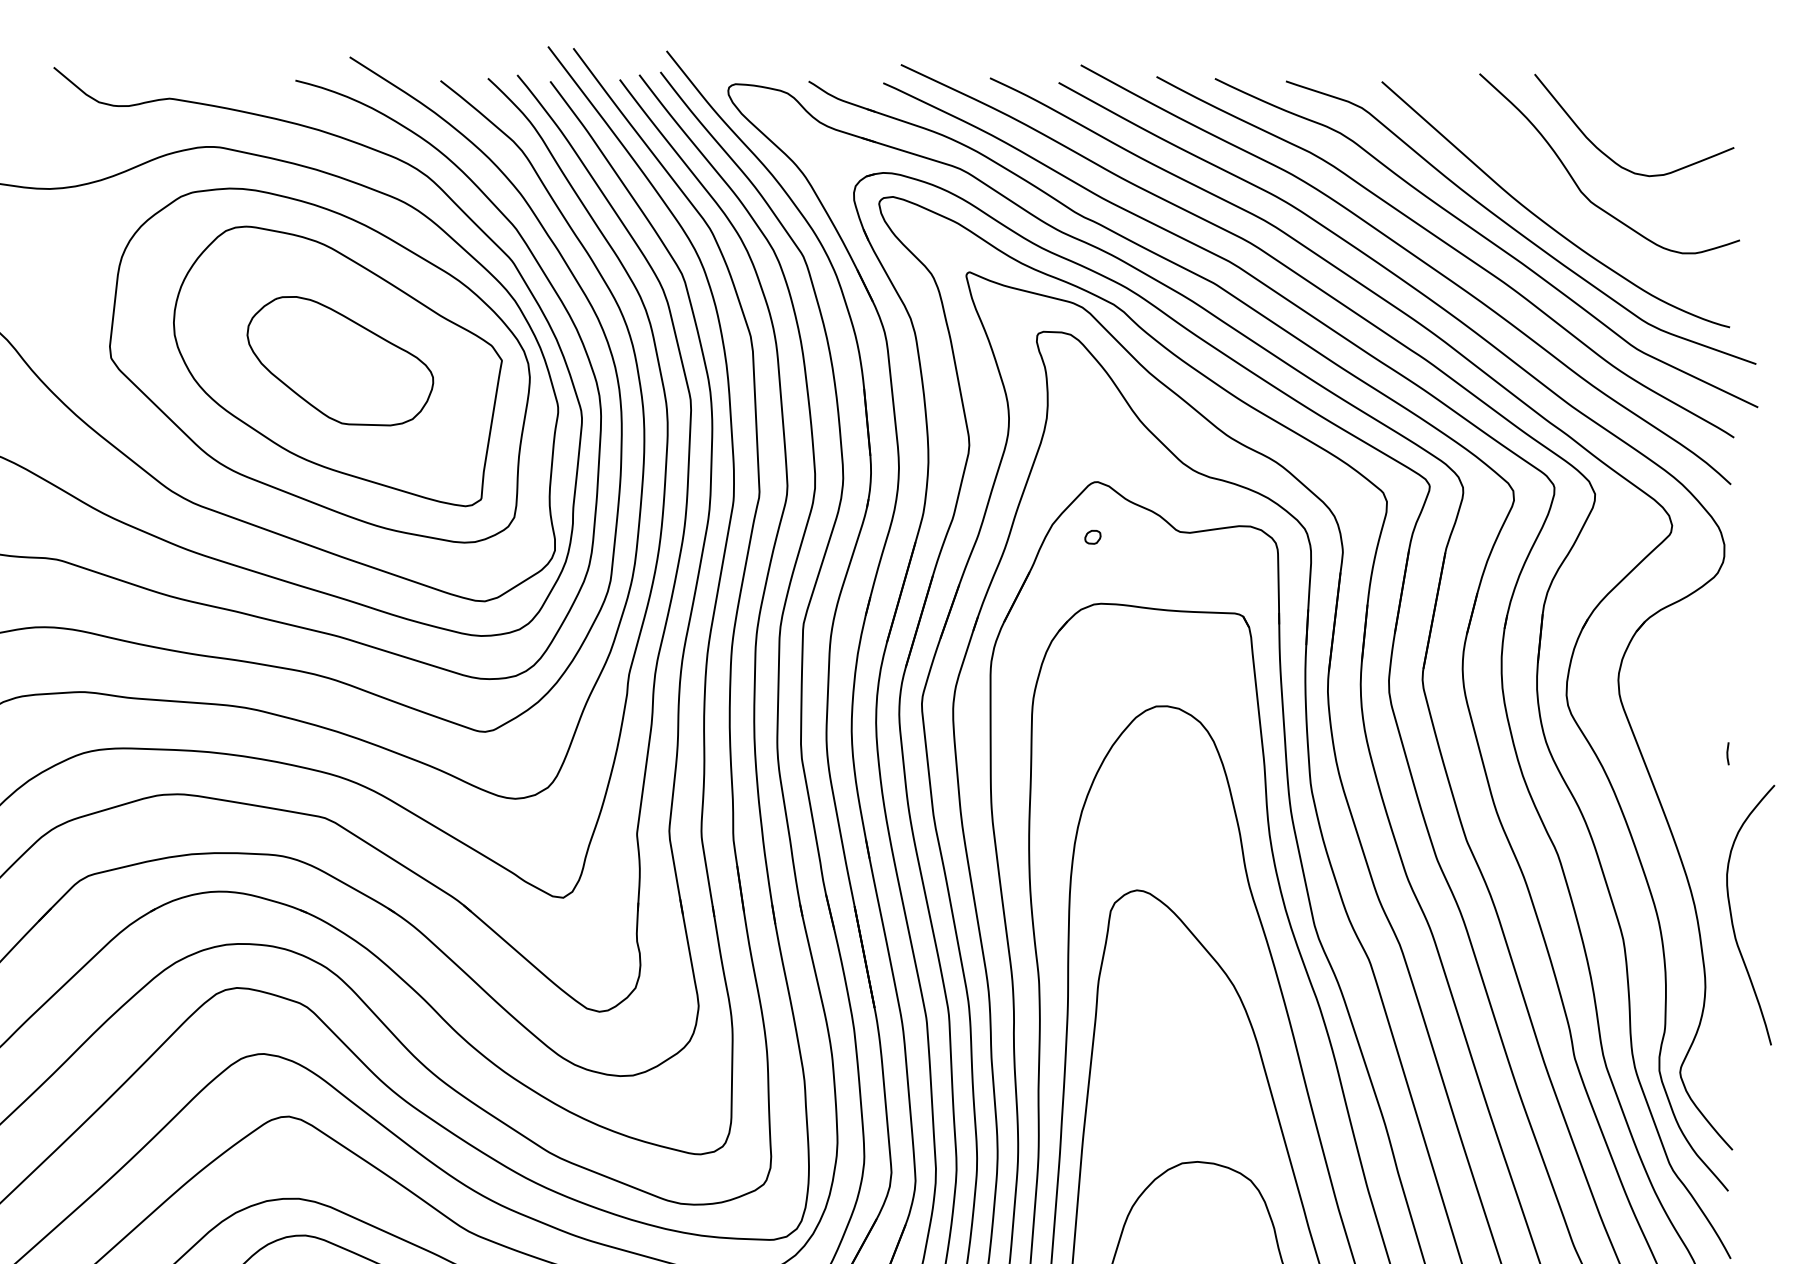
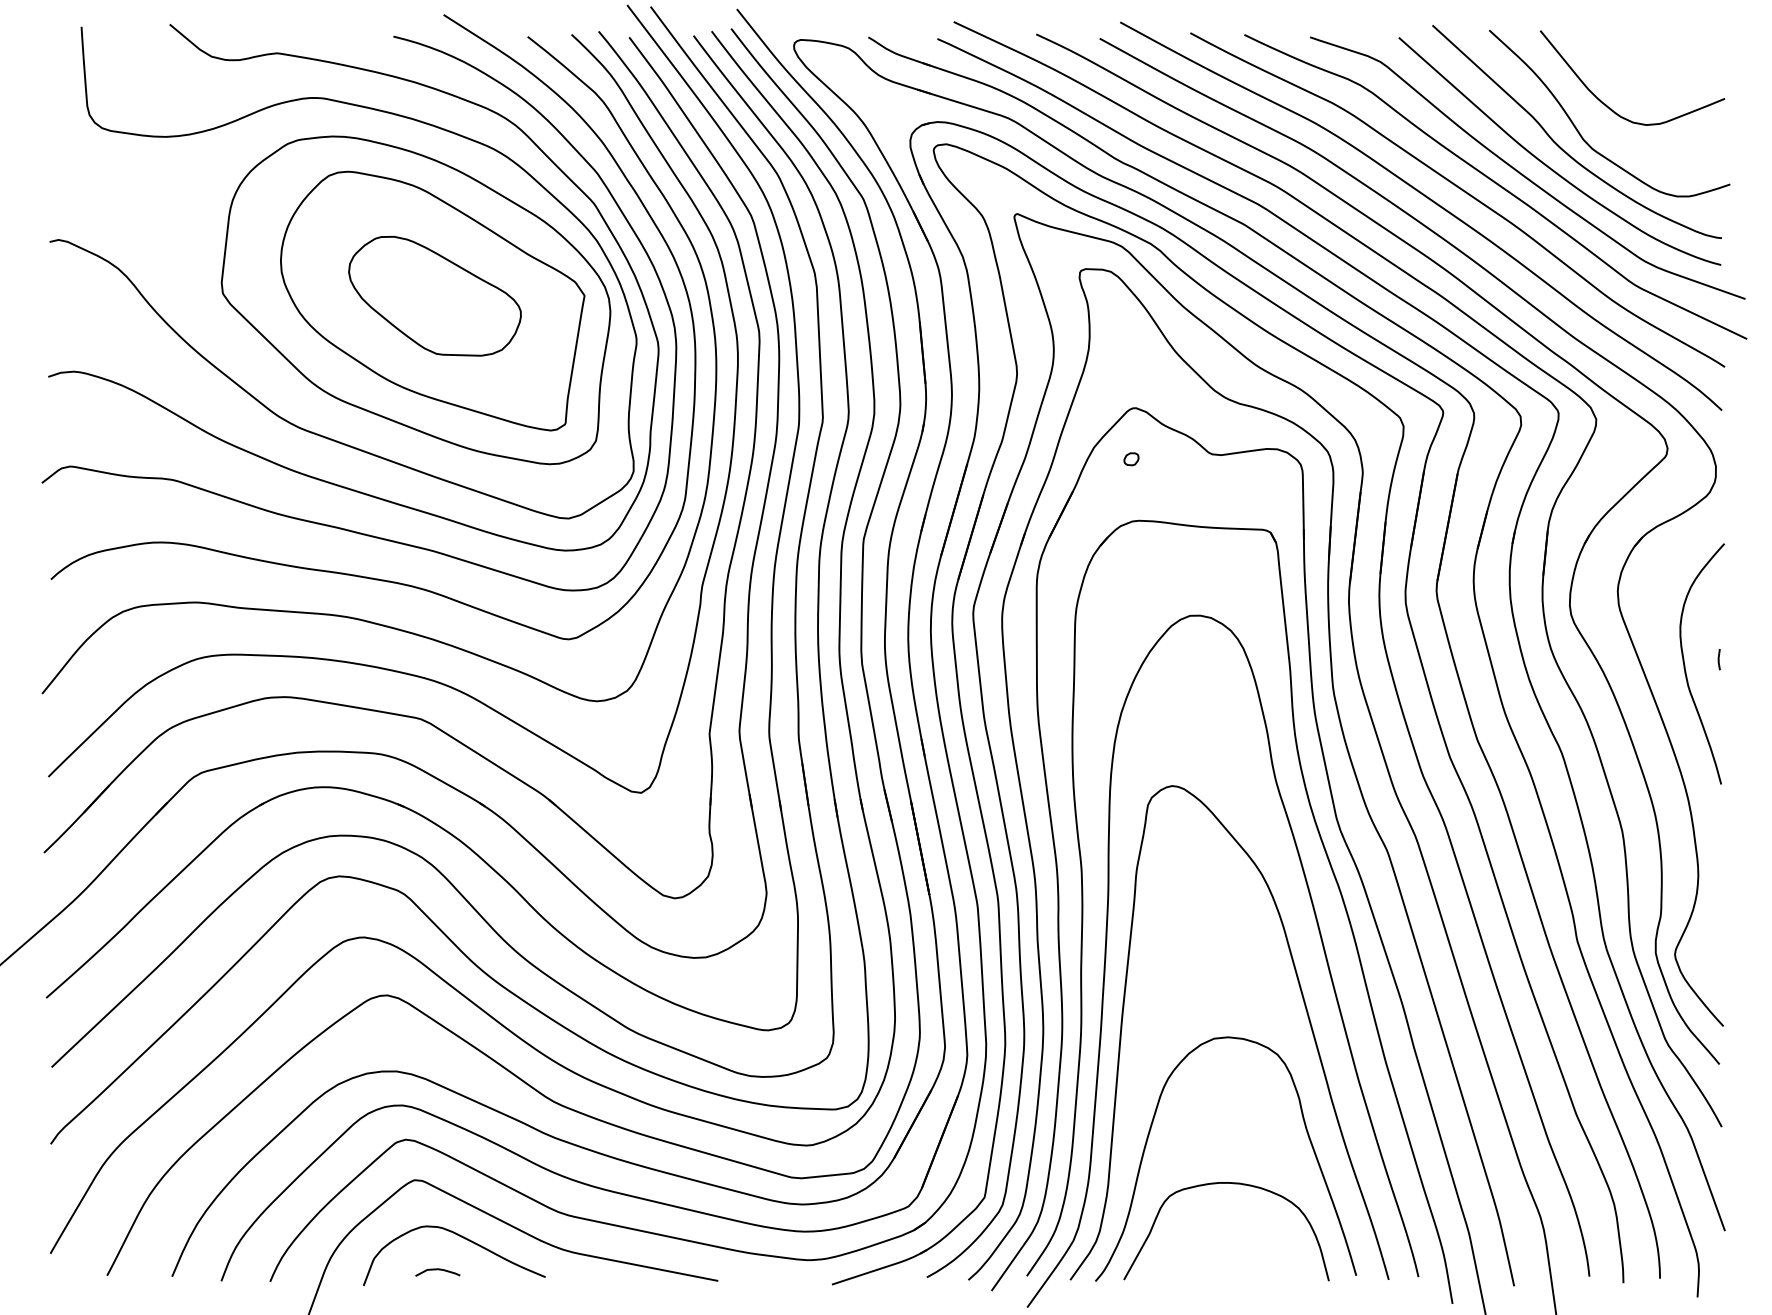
curve: (1557, 200) -> (1561, 147), added
curve: (1732, 916) -> (1685, 665), moved

